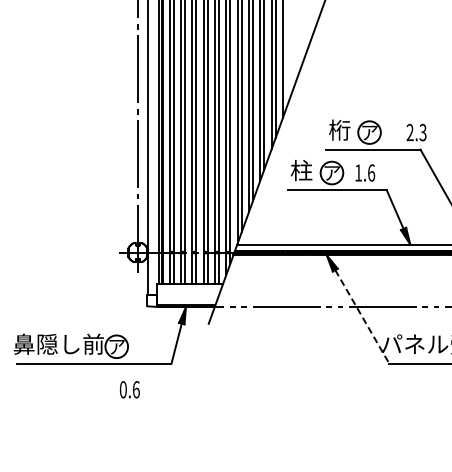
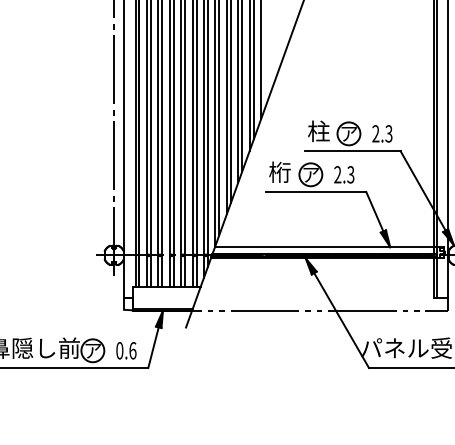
text: (339, 129) -> (318, 130), 桁 -> 柱
text: (416, 132) -> (382, 133), moved
text: (301, 170) -> (280, 172), 柱 -> 桁
text: (365, 172) -> (344, 174), 1.6 -> 2.3
line: (362, 317) -> (341, 321), dashed -> solid
text: (129, 389) -> (126, 350), moved

